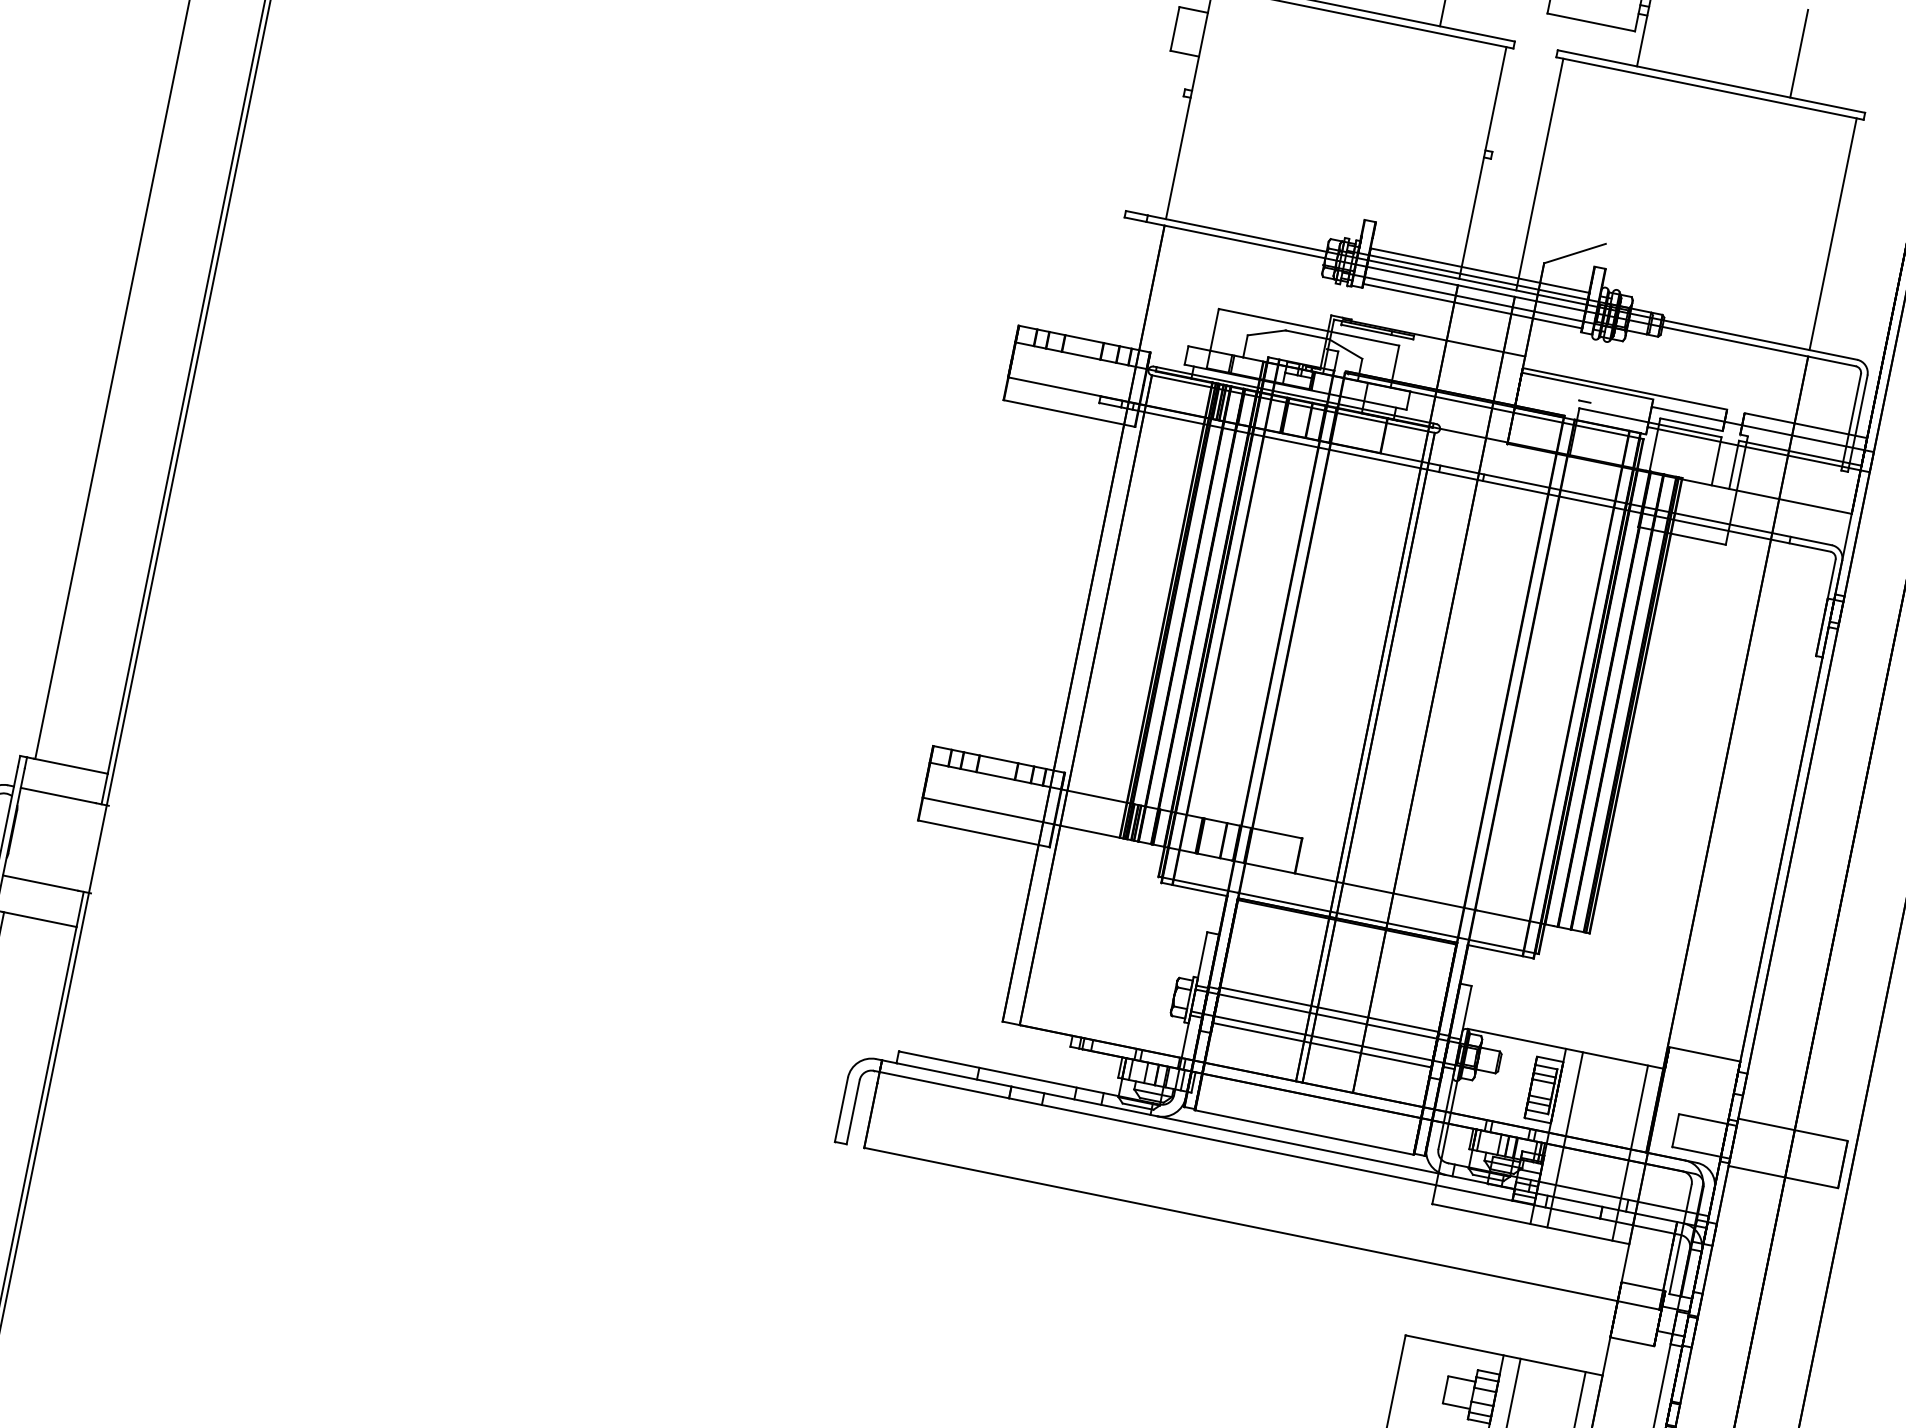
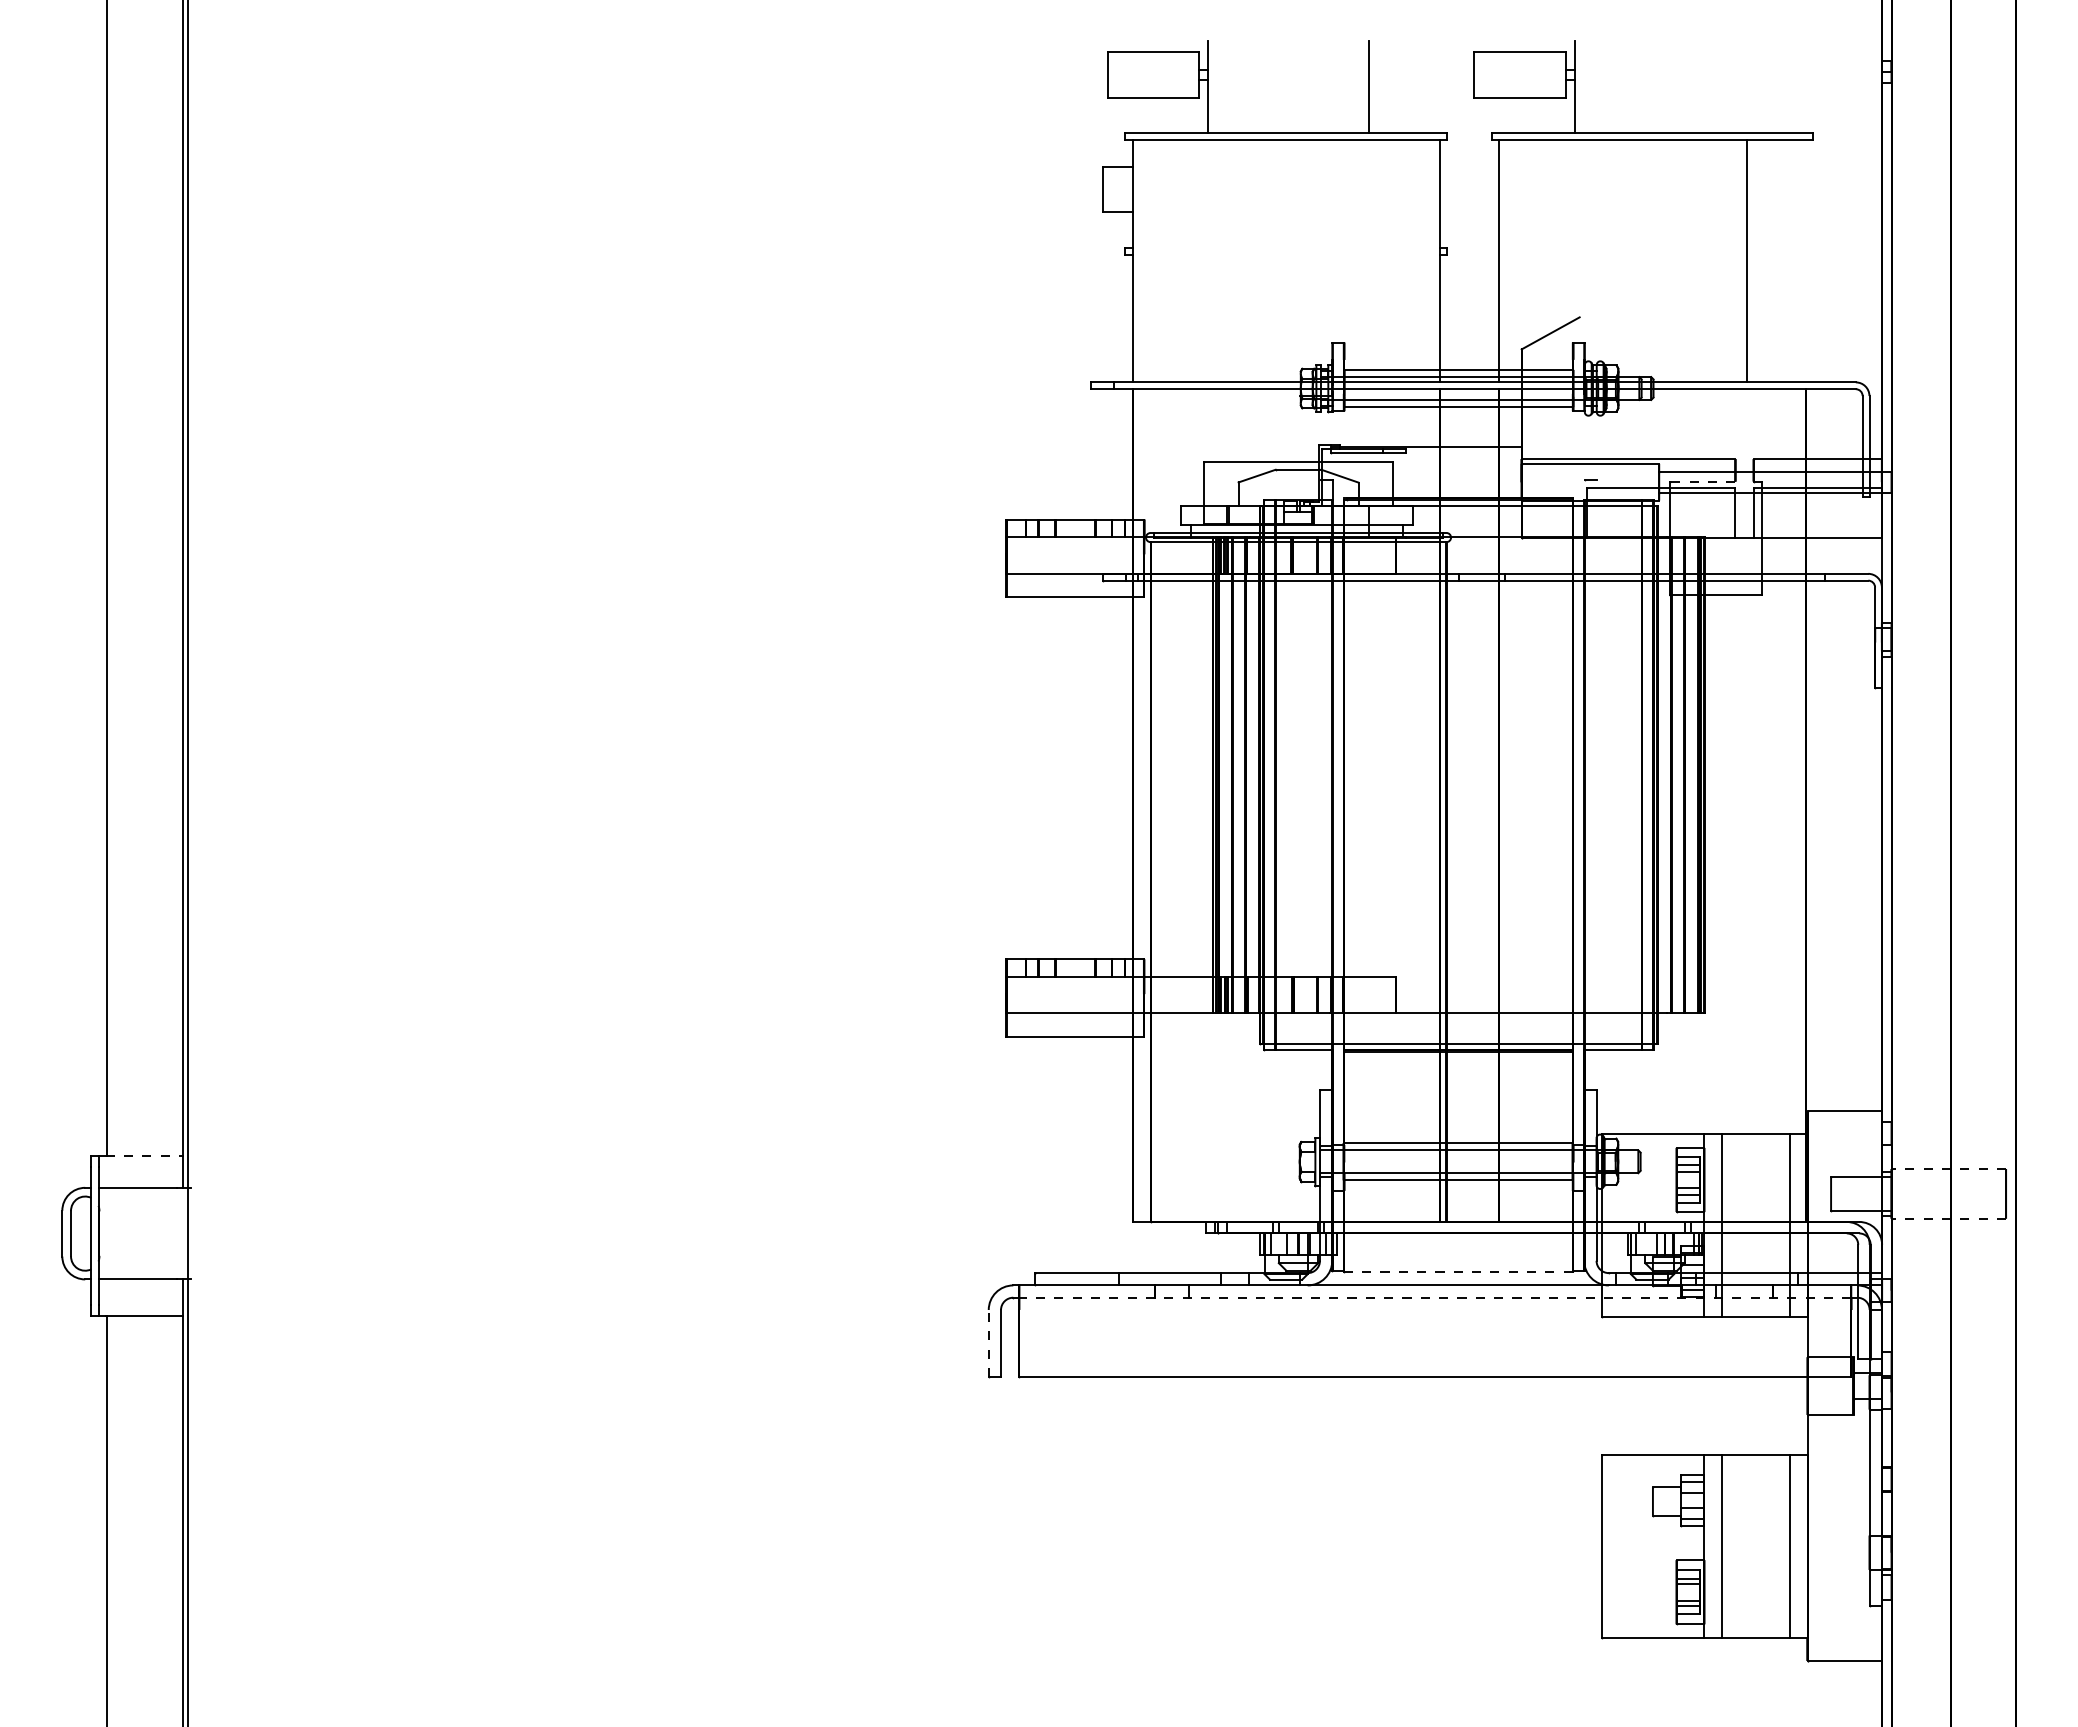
line: (1799, 53) -> (1735, 86), removed
line: (1833, 233) -> (1747, 260), moved
line: (1691, 424) -> (1702, 481), solid -> dashed
line: (71, 765) -> (144, 1155), solid -> dashed
line: (841, 1109) -> (988, 1343), solid -> dashed
line: (1792, 1130) -> (1948, 1169), solid -> dashed
line: (1304, 1132) -> (1458, 1271), solid -> dashed
line: (1277, 1152) -> (1435, 1297), solid -> dashed
line: (1783, 1176) -> (1948, 1218), solid -> dashed

